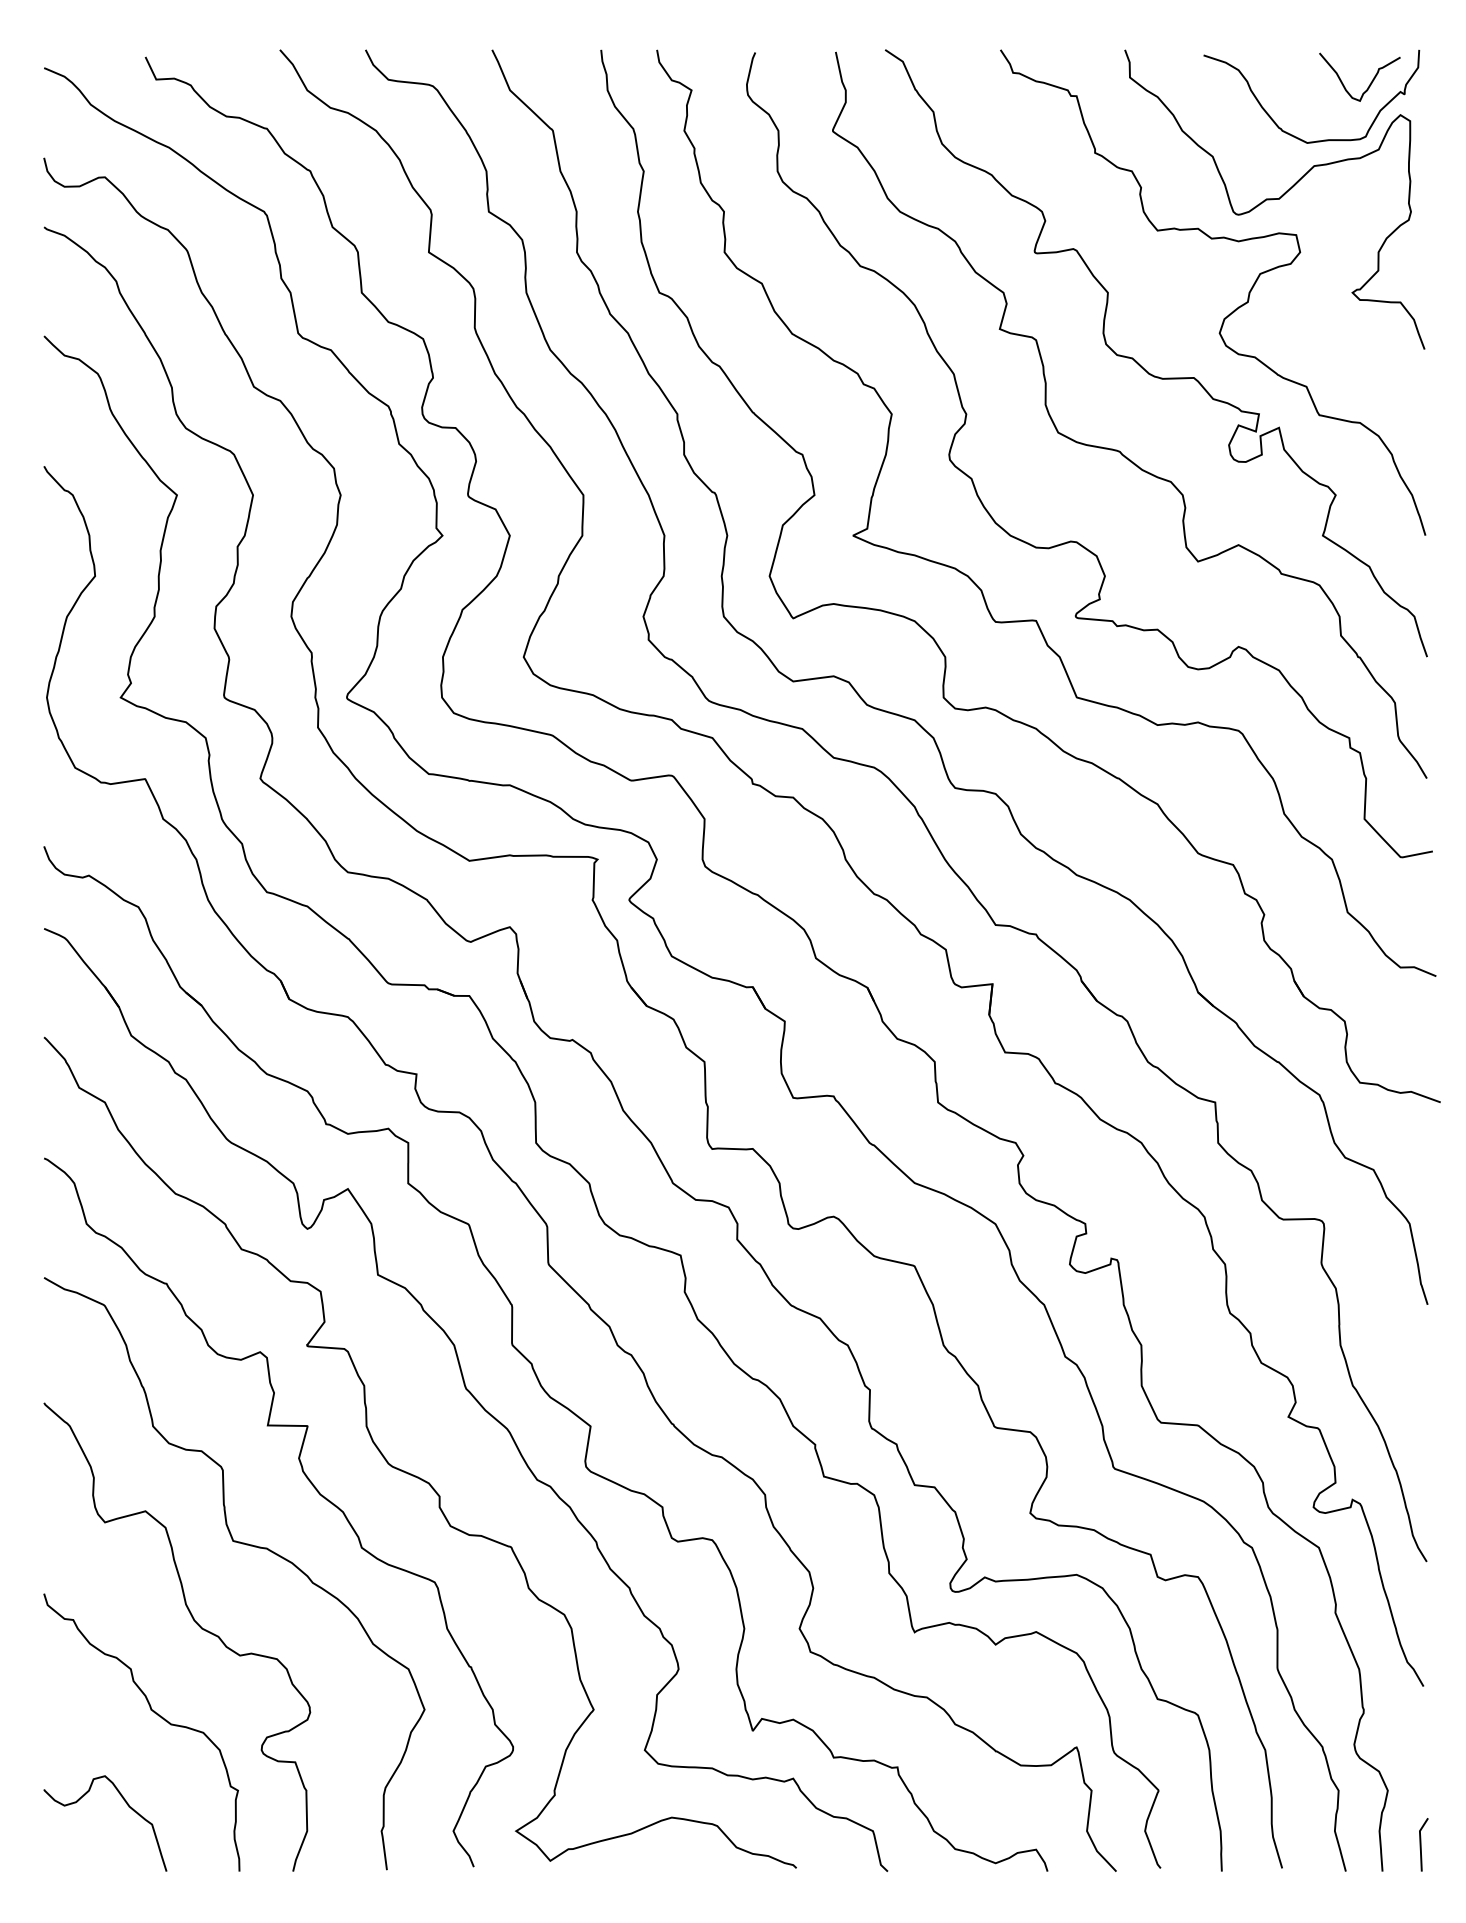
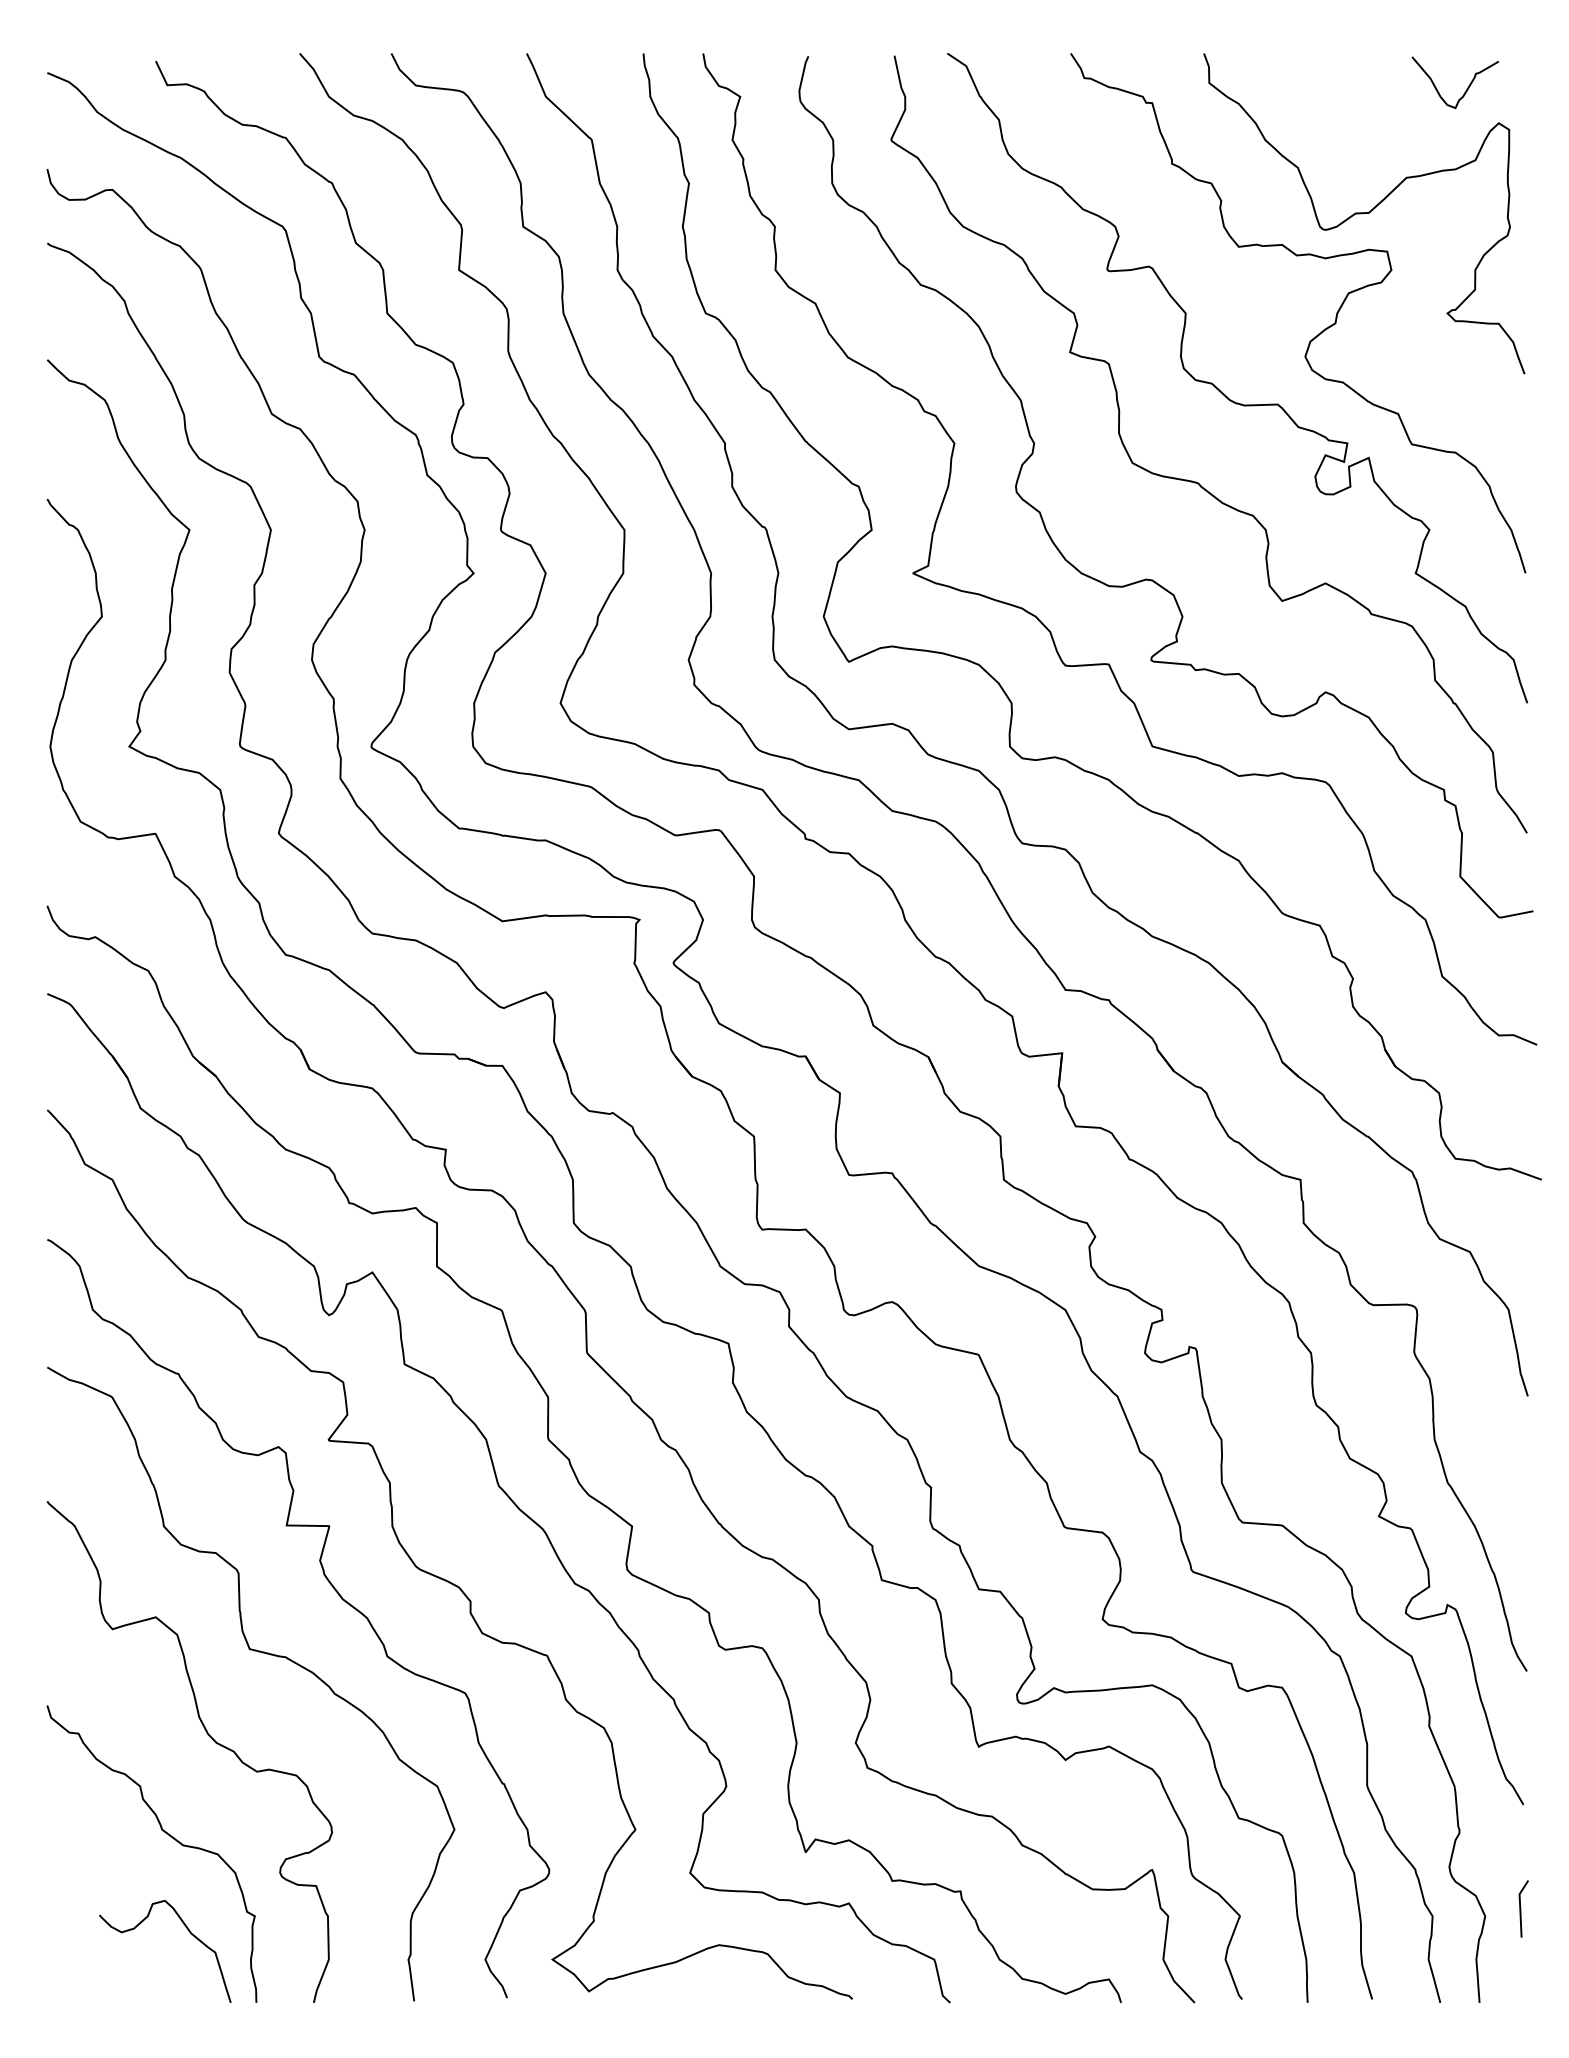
curve: (1292, 134) -> (1383, 144), removed
curve: (126, 1804) -> (187, 1931), moved
line: (1421, 1844) -> (1521, 1908), moved

